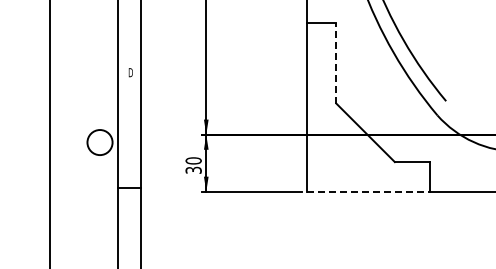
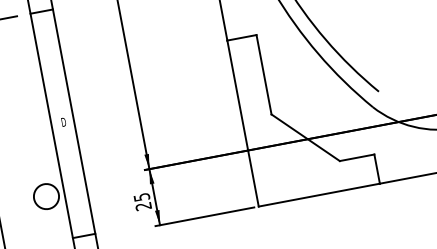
line: (336, 62) -> (263, 74), dashed -> solid
text: (193, 165) -> (142, 201), 30 -> 25
line: (368, 191) -> (319, 194), dashed -> solid

